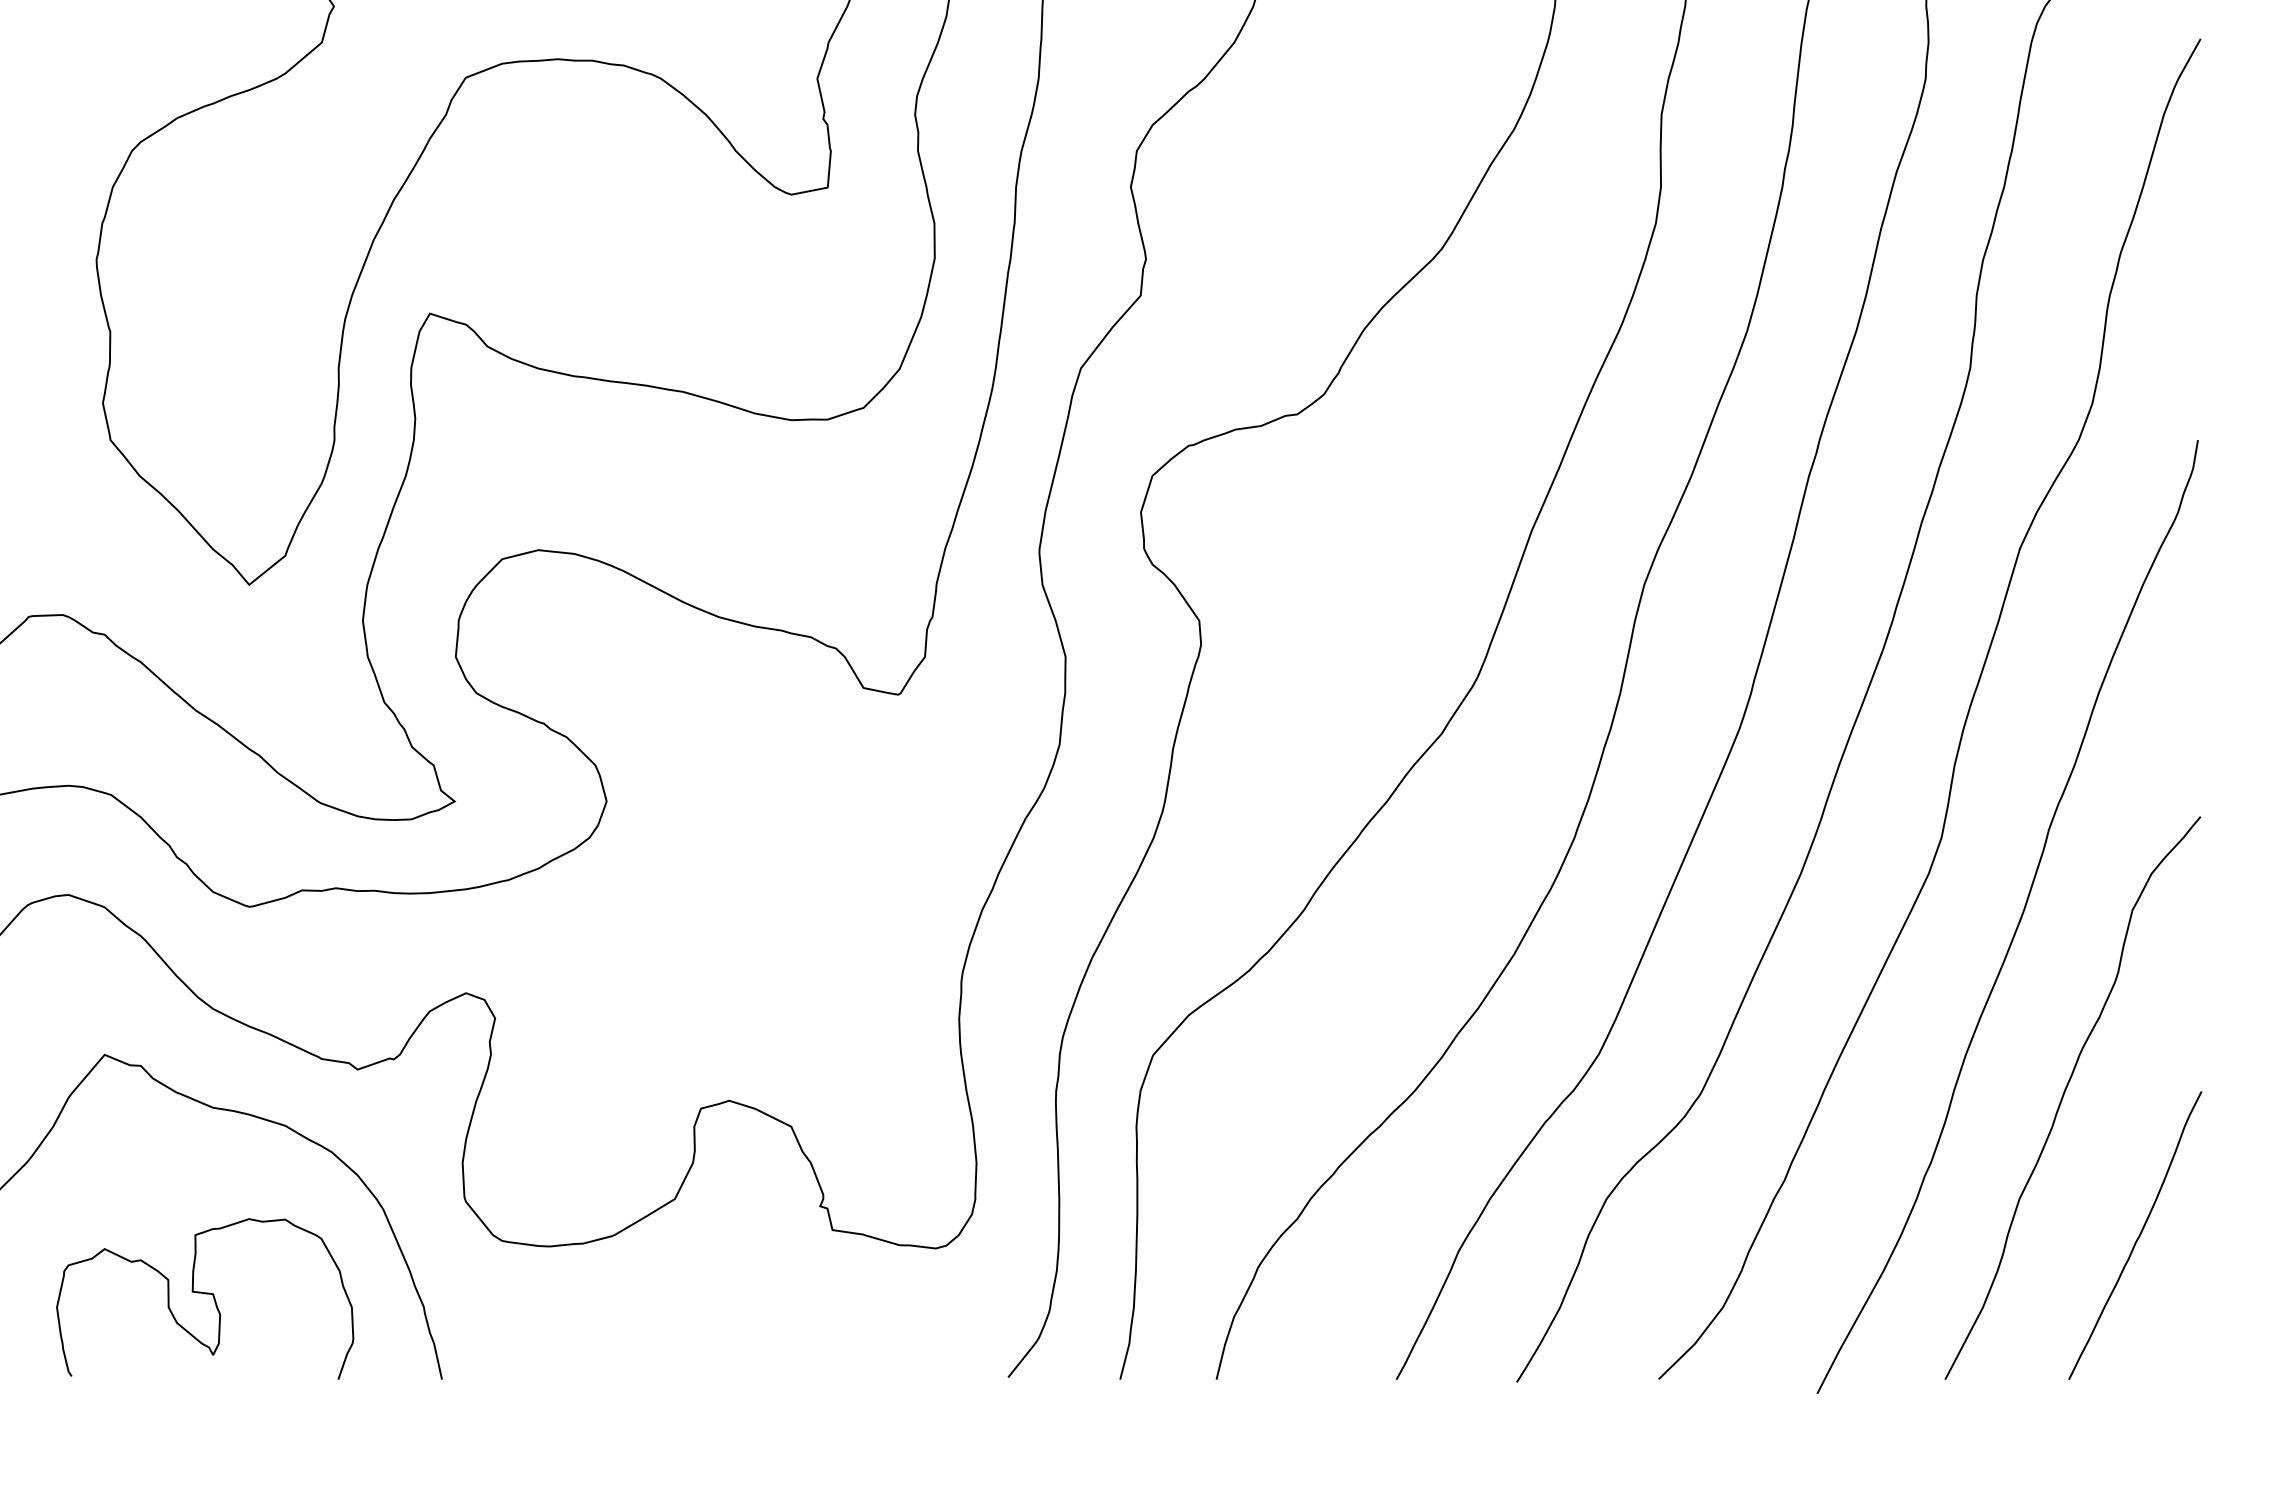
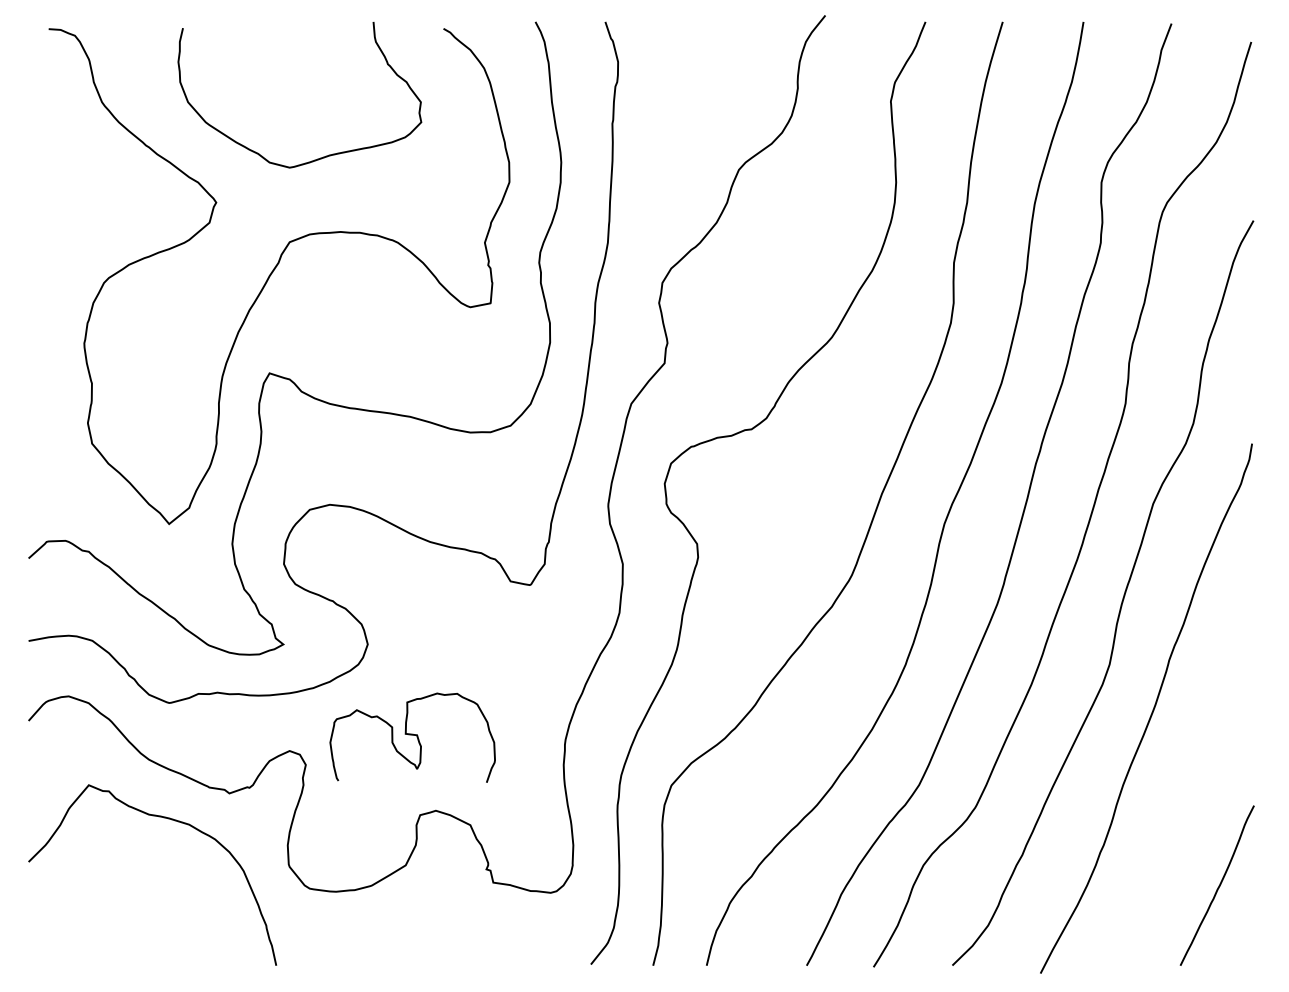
curve: (2065, 1094) -> (1178, 807), removed
curve: (204, 1294) -> (412, 735), moved

